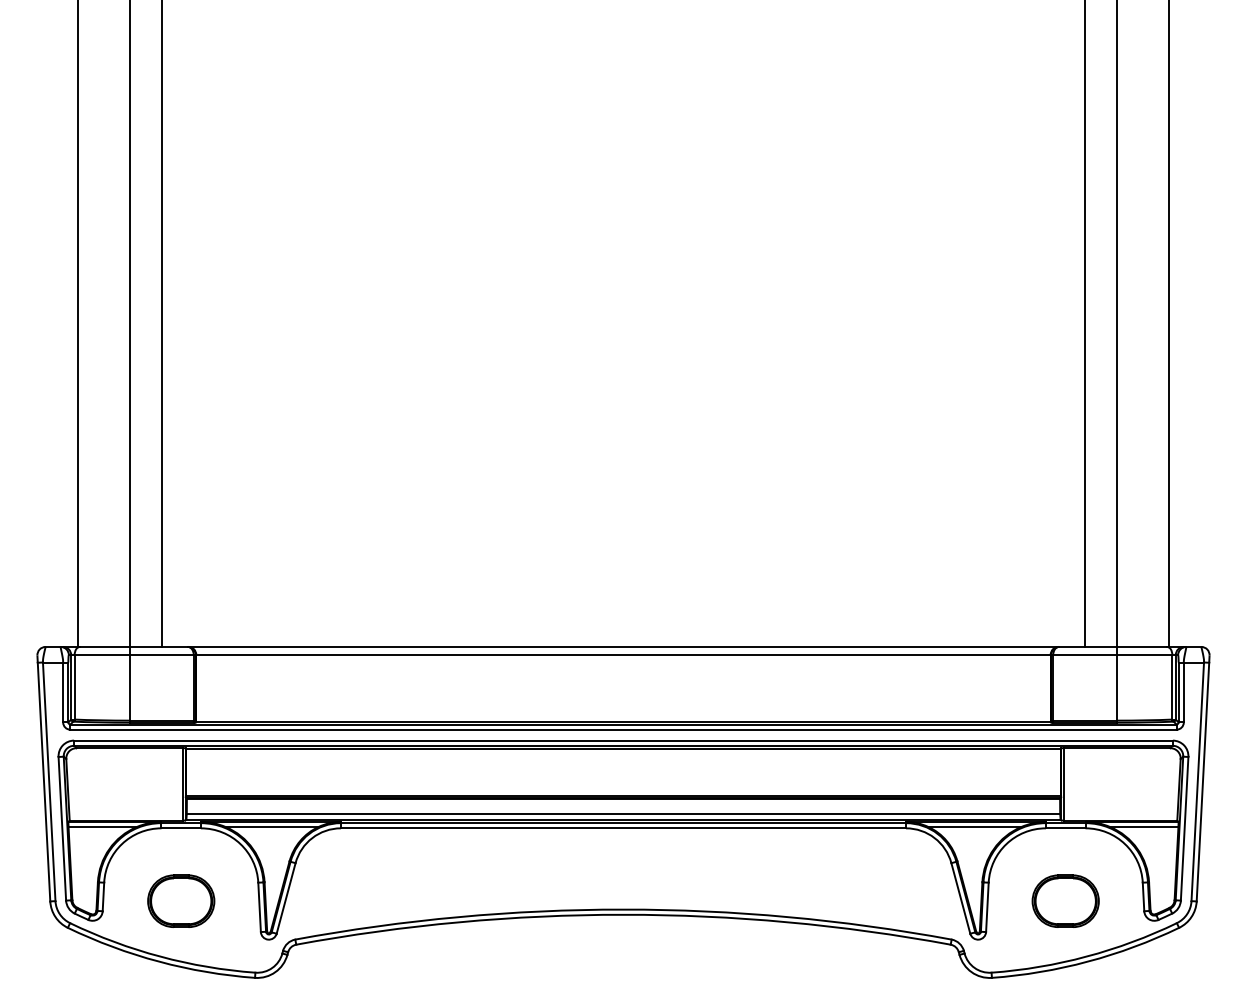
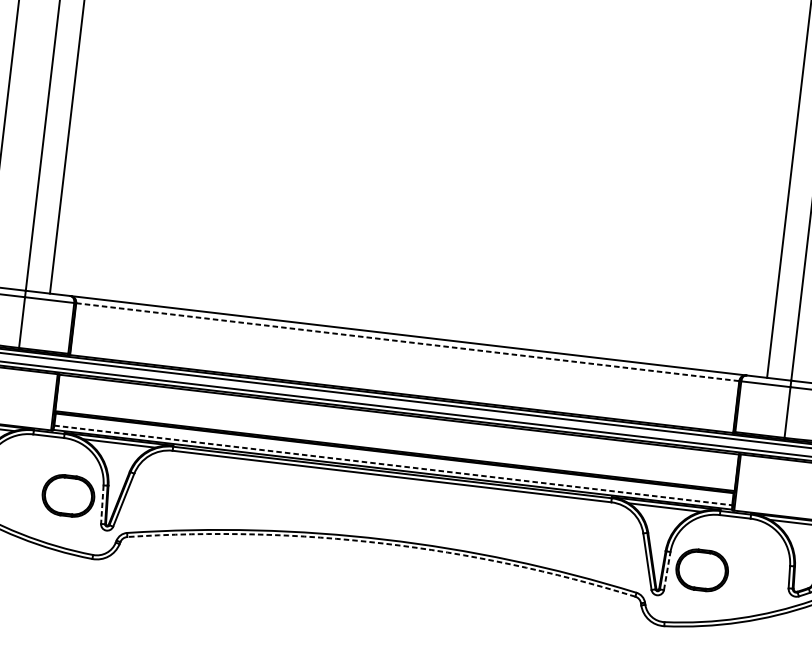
line: (623, 655) -> (407, 342), solid -> dashed
line: (623, 814) -> (393, 465), solid -> dashed
part: (181, 900) -> (68, 495), moved
part: (1065, 900) -> (702, 569), moved
line: (259, 907) -> (102, 504), solid -> dashed
line: (987, 907) -> (667, 571), solid -> dashed
arc: (623, 914) -> (384, 543), solid -> dashed

